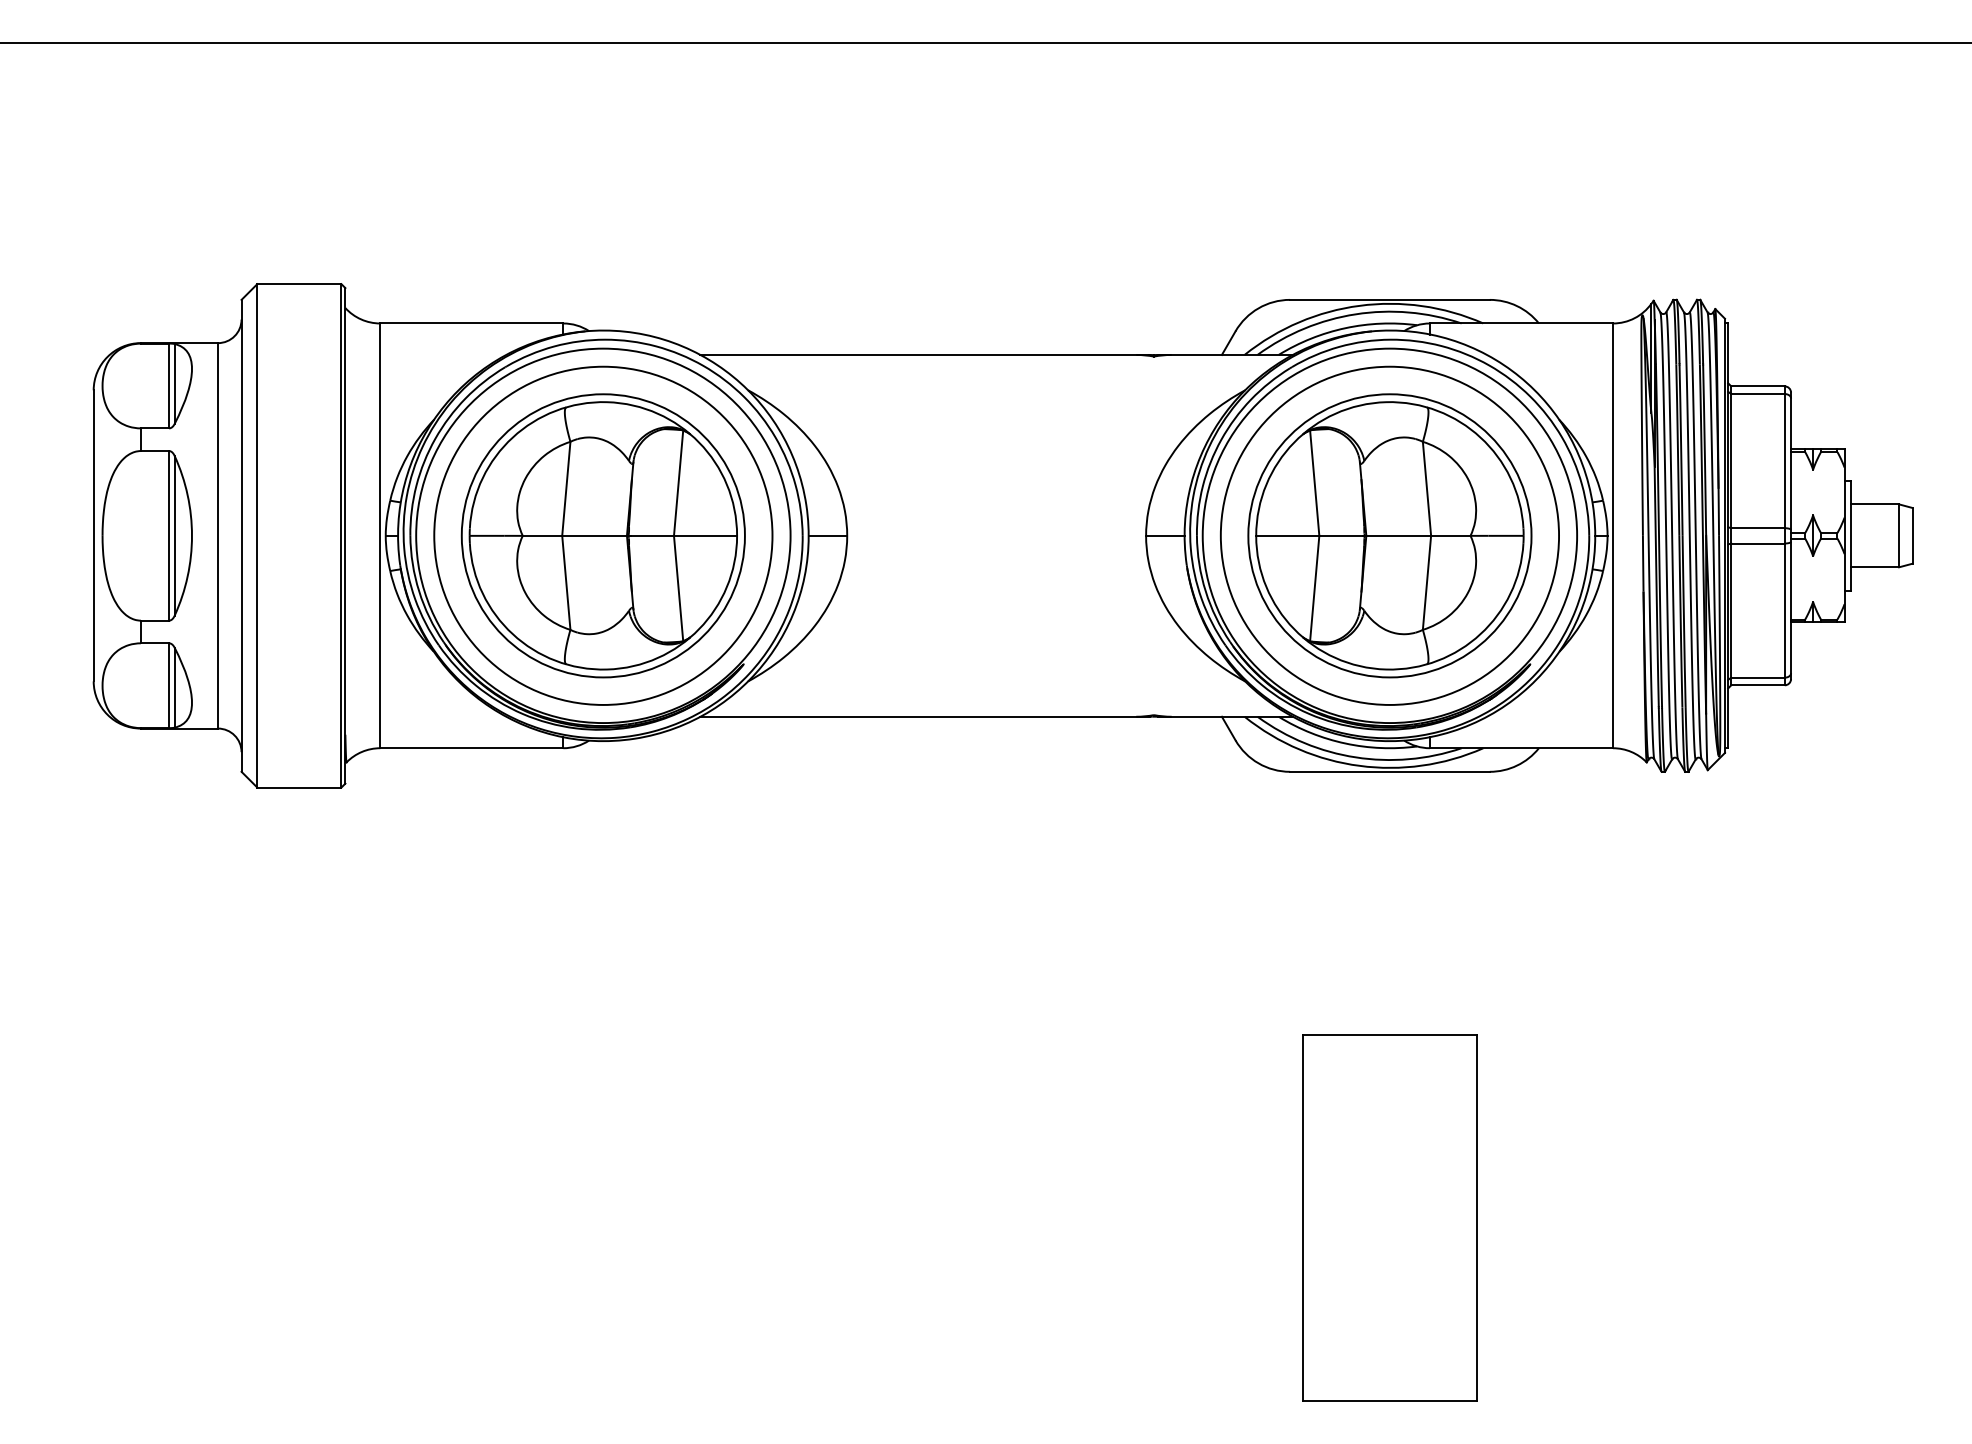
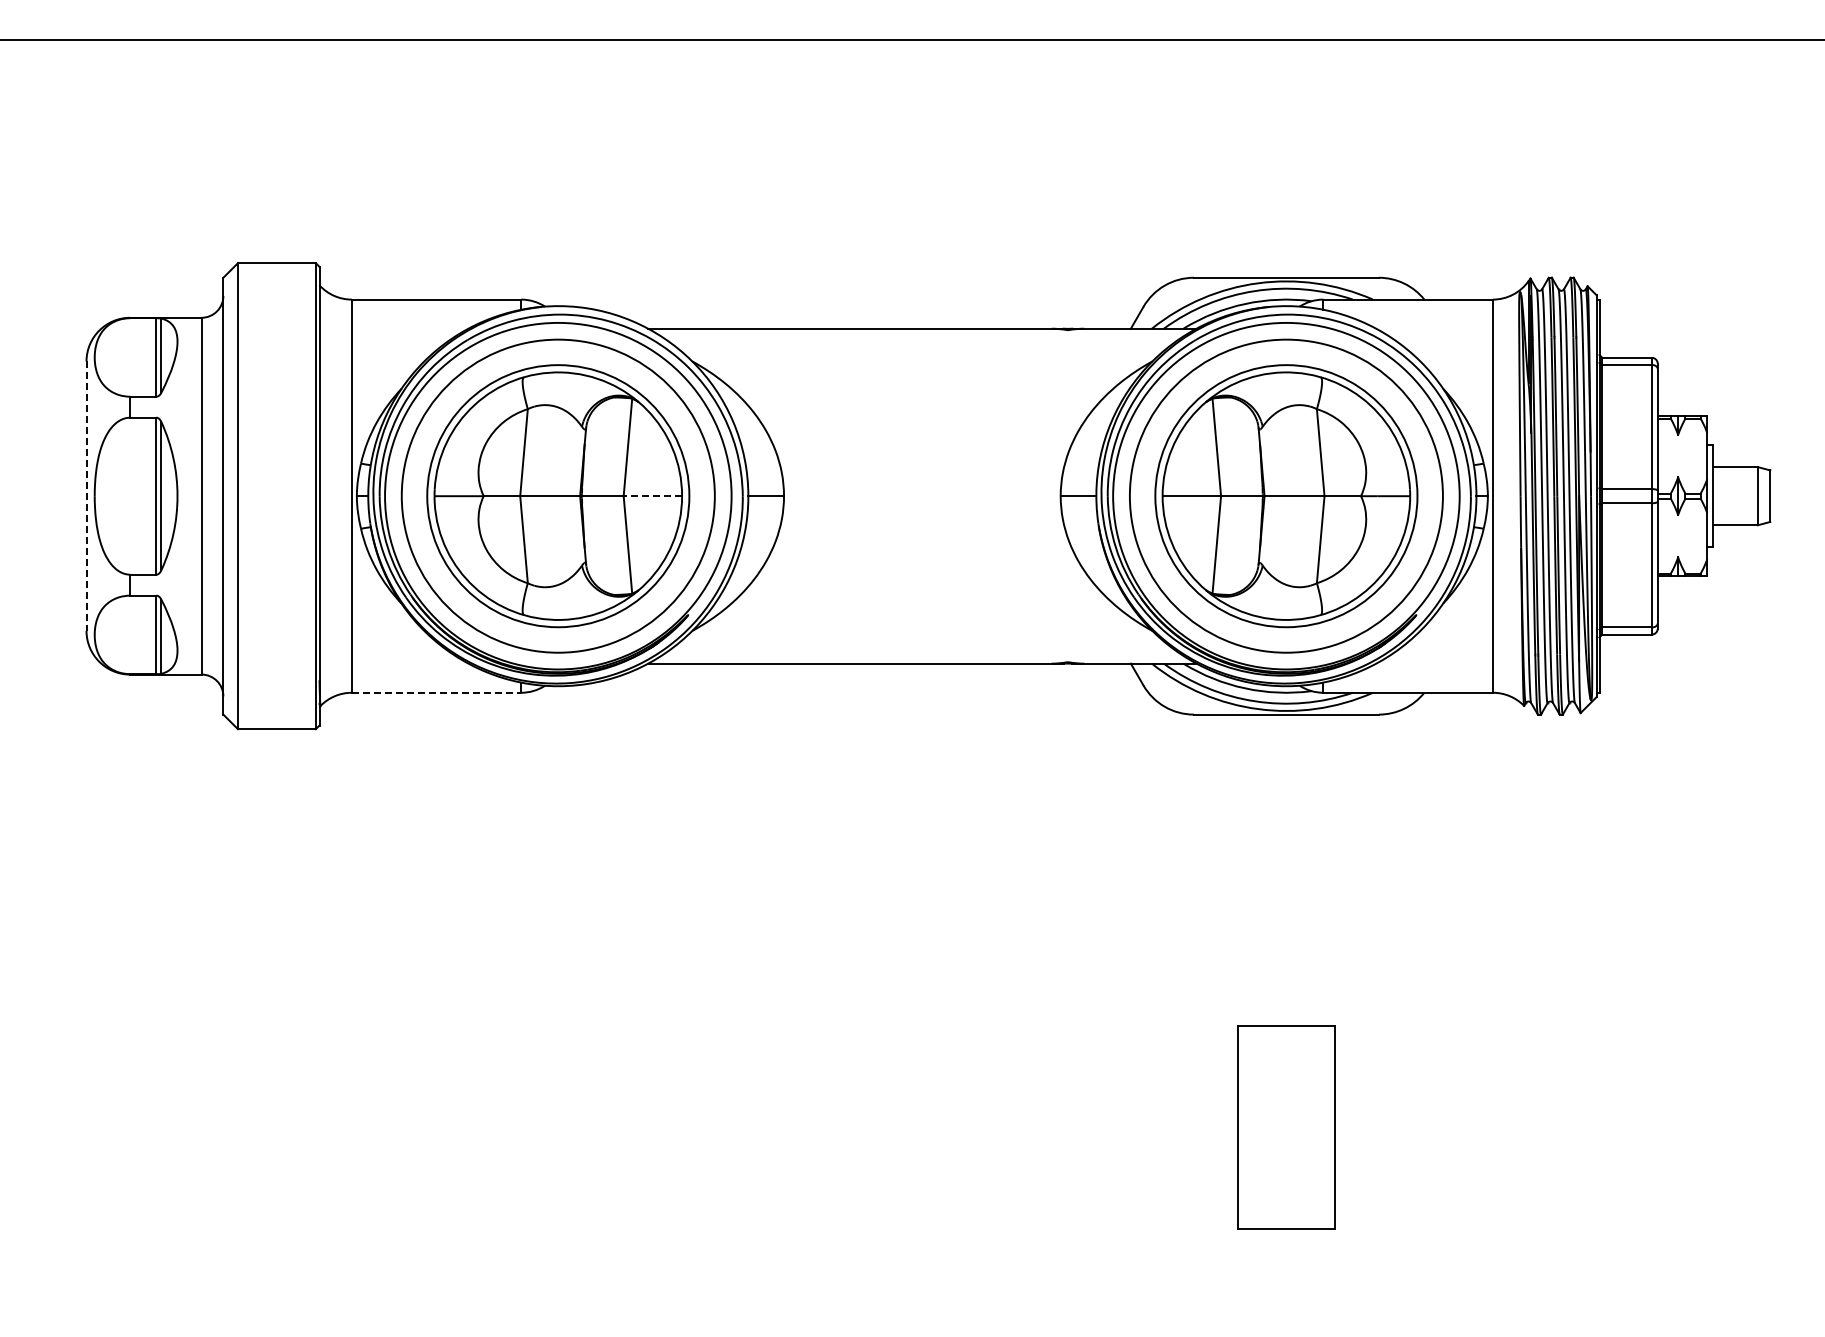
line: (93, 536) -> (86, 496), solid -> dashed
line: (705, 536) -> (652, 496), solid -> dashed
line: (471, 747) -> (436, 692), solid -> dashed
part: (1390, 1217) -> (1286, 1127), size x0.6

